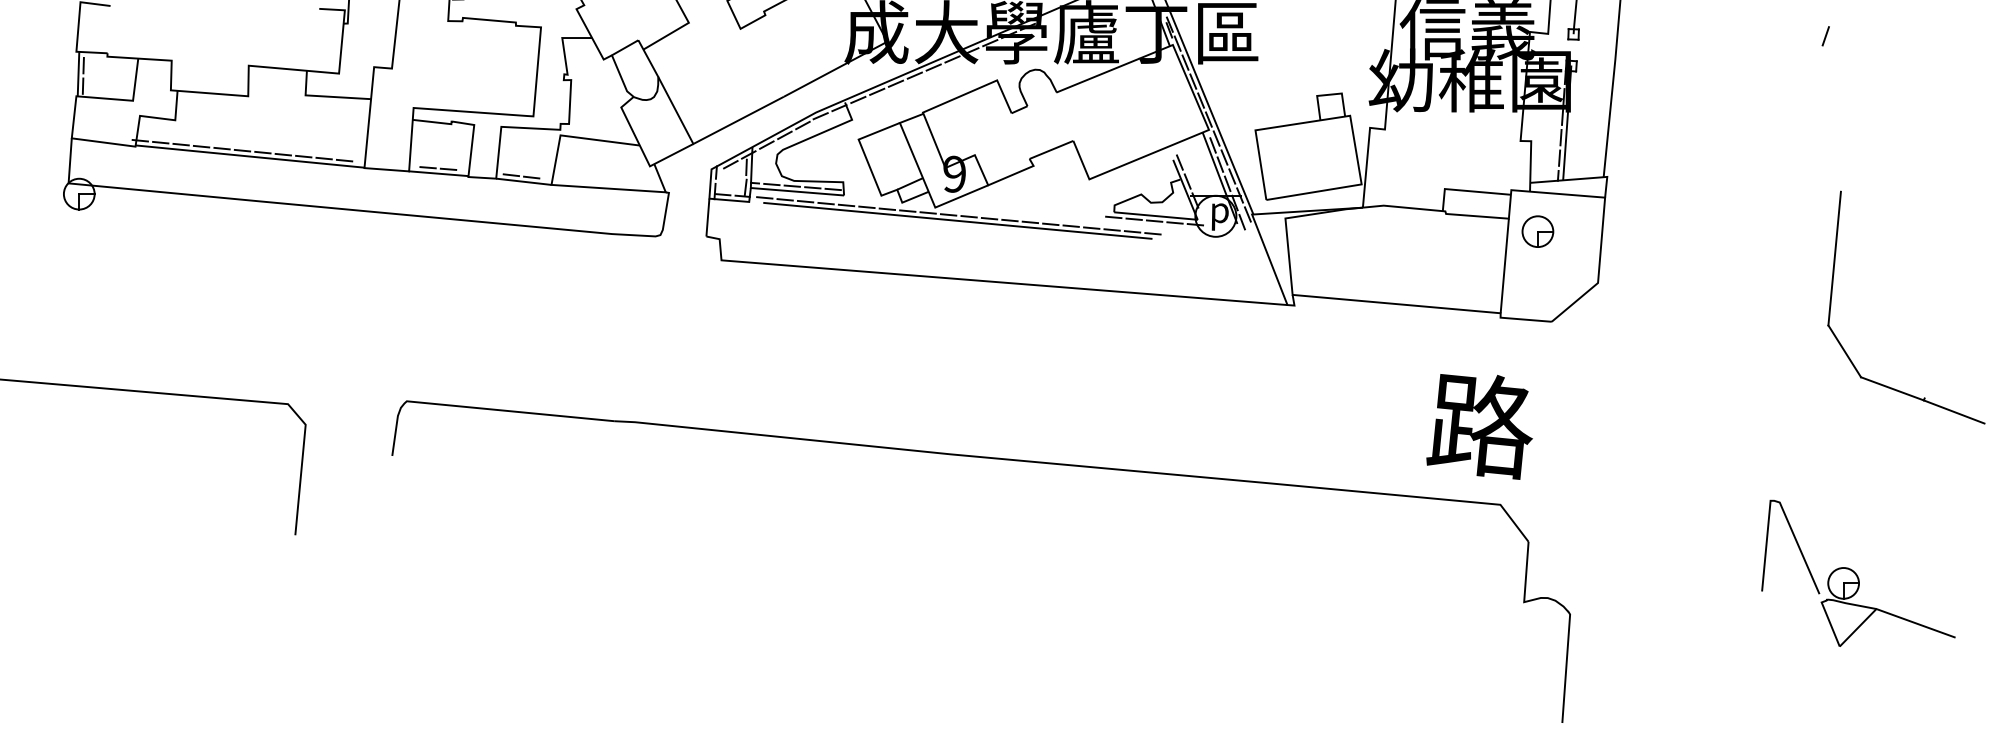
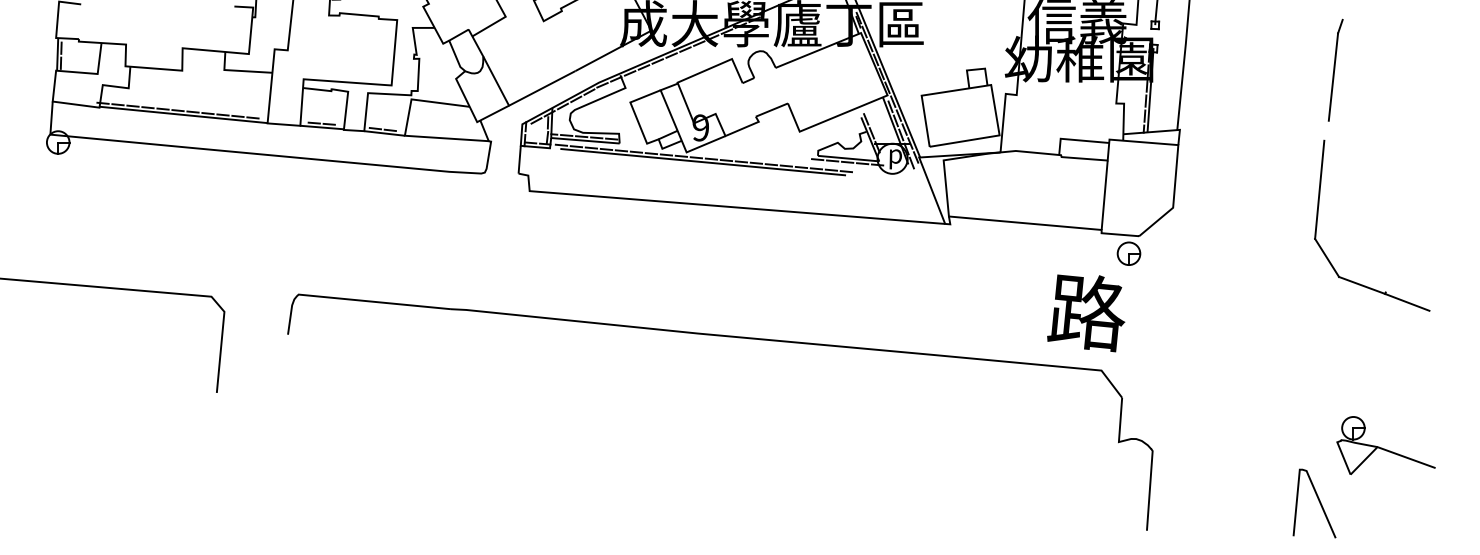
line: (1816, 104) -> (1333, 76), added
part: (1537, 231) -> (1128, 253), moved
part: (1842, 345) -> (1325, 253), moved
curve: (1796, 543) -> (1318, 501), moved

